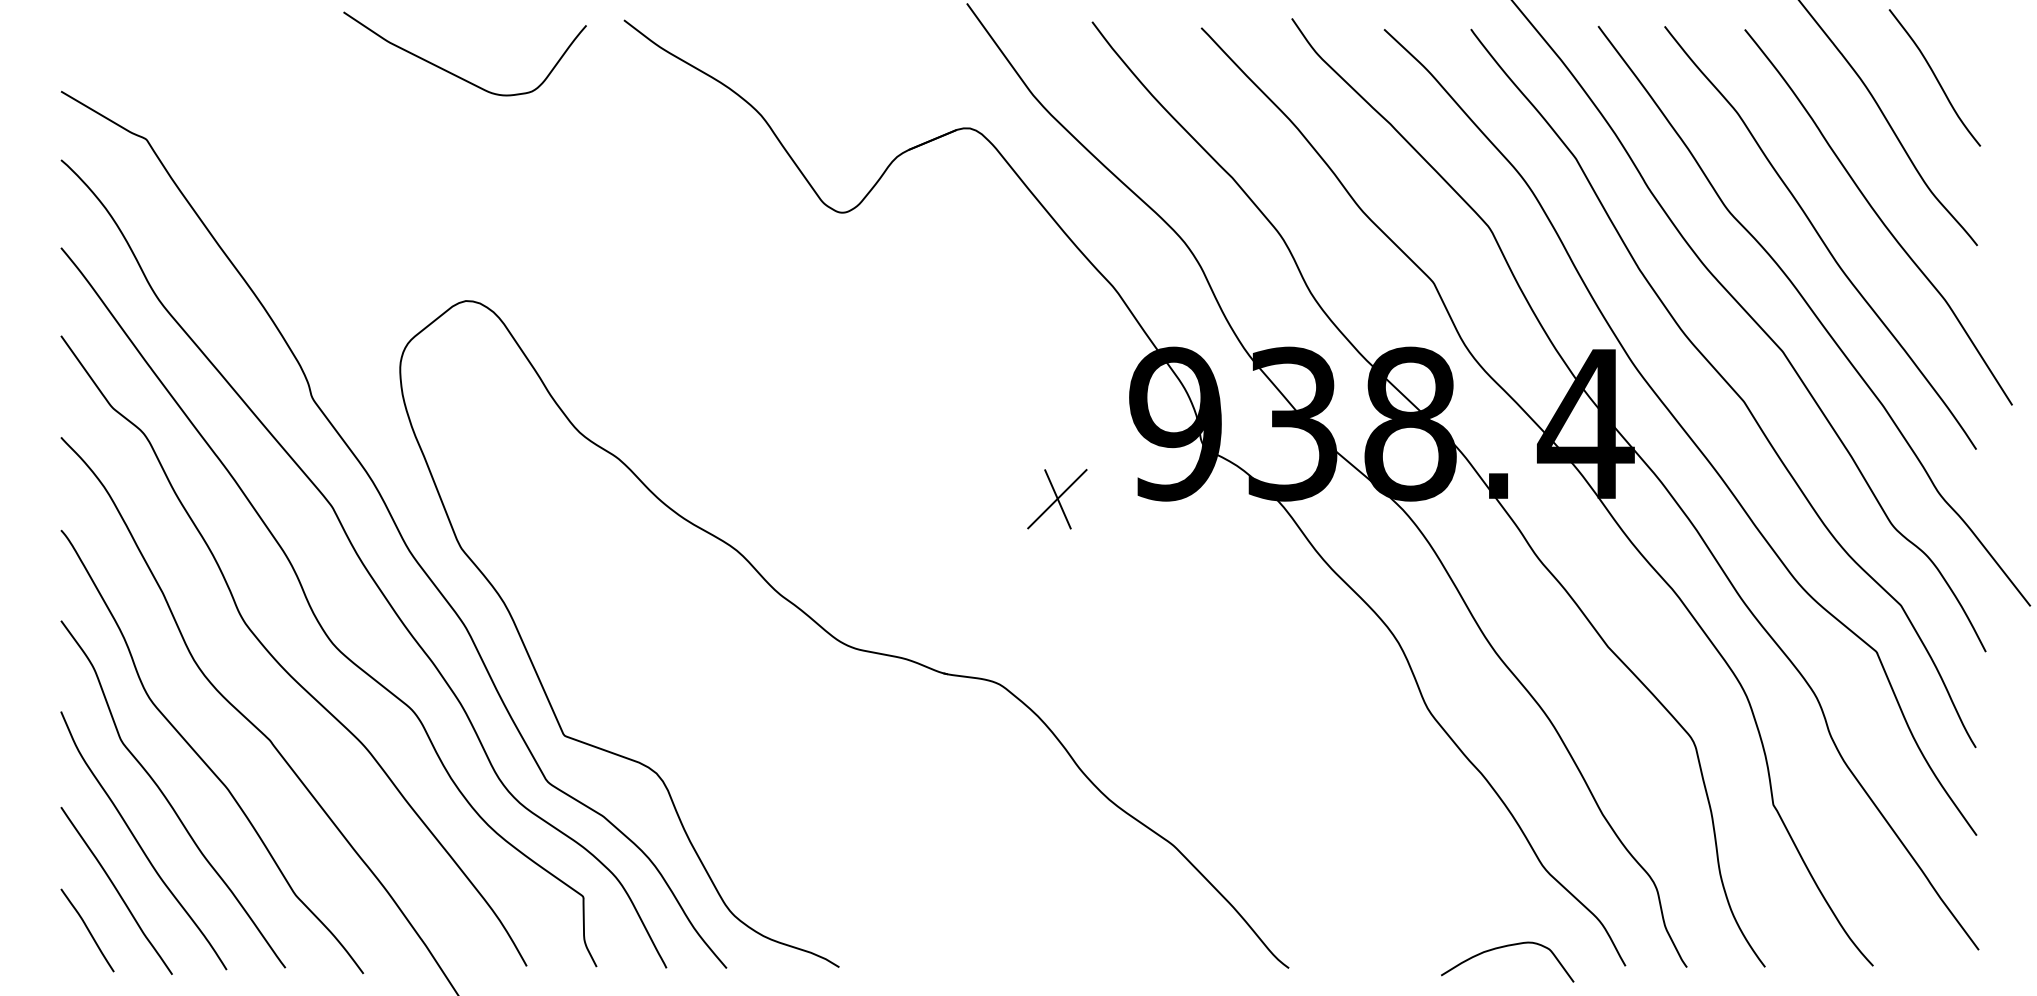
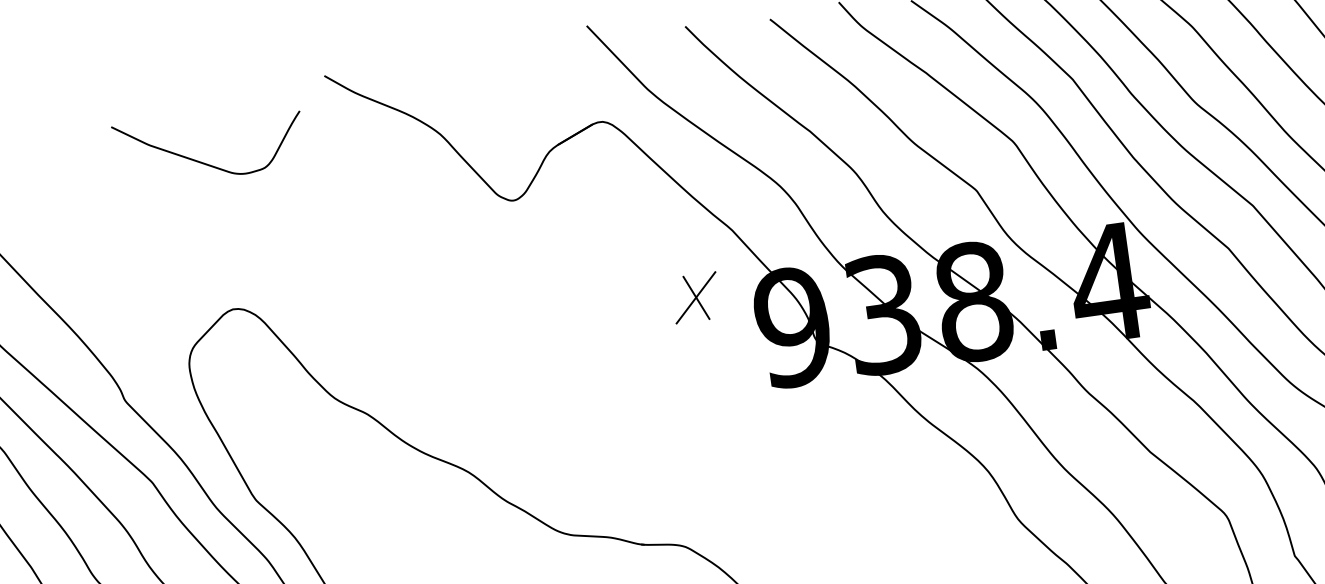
curve: (453, 73) -> (202, 162), moved
part: (1057, 499) -> (696, 298), moved

